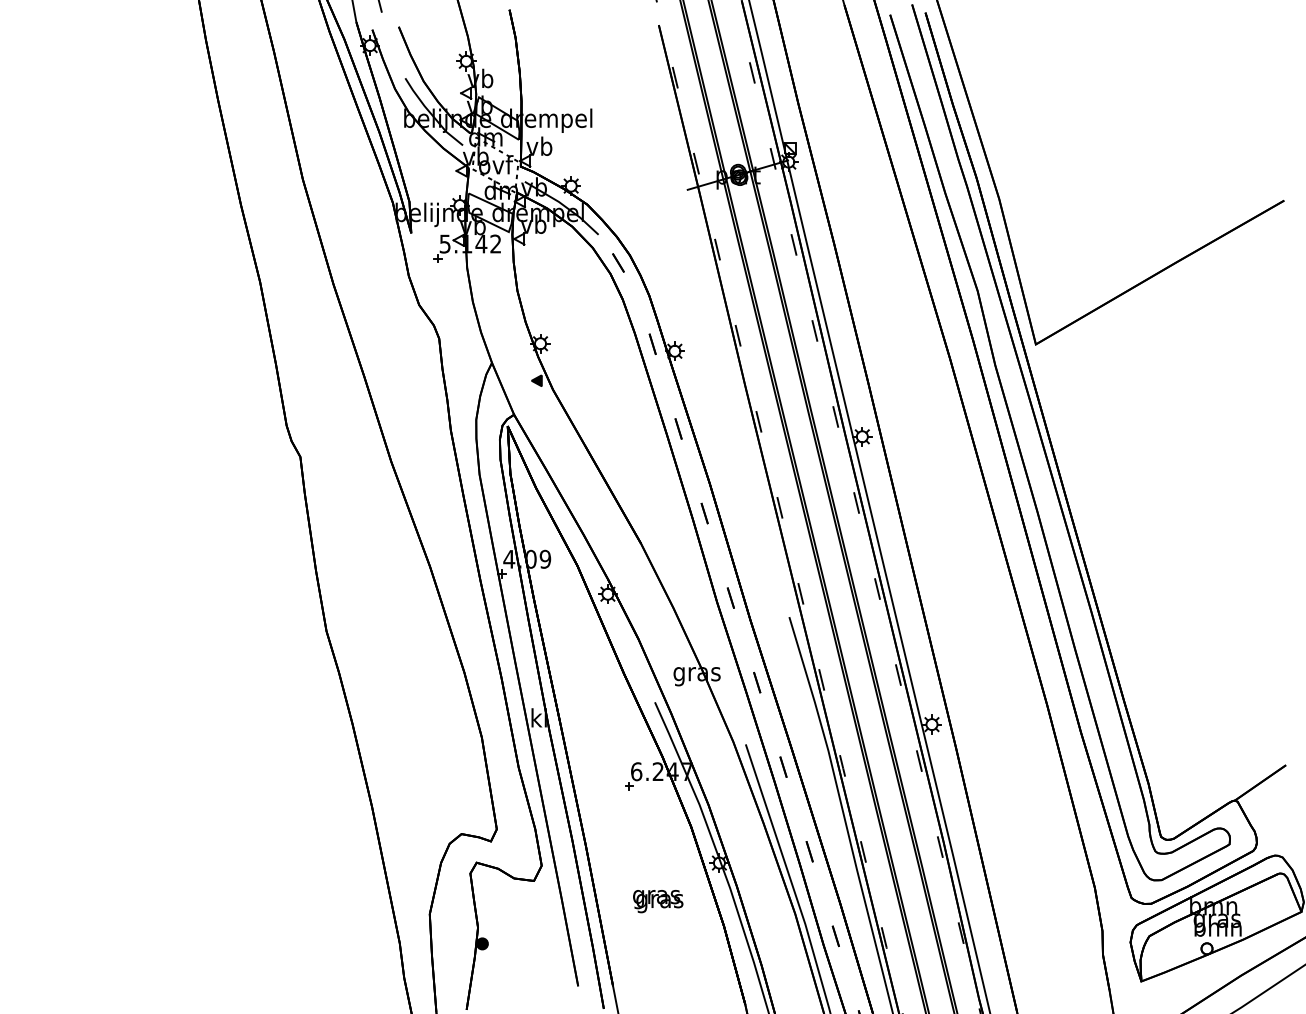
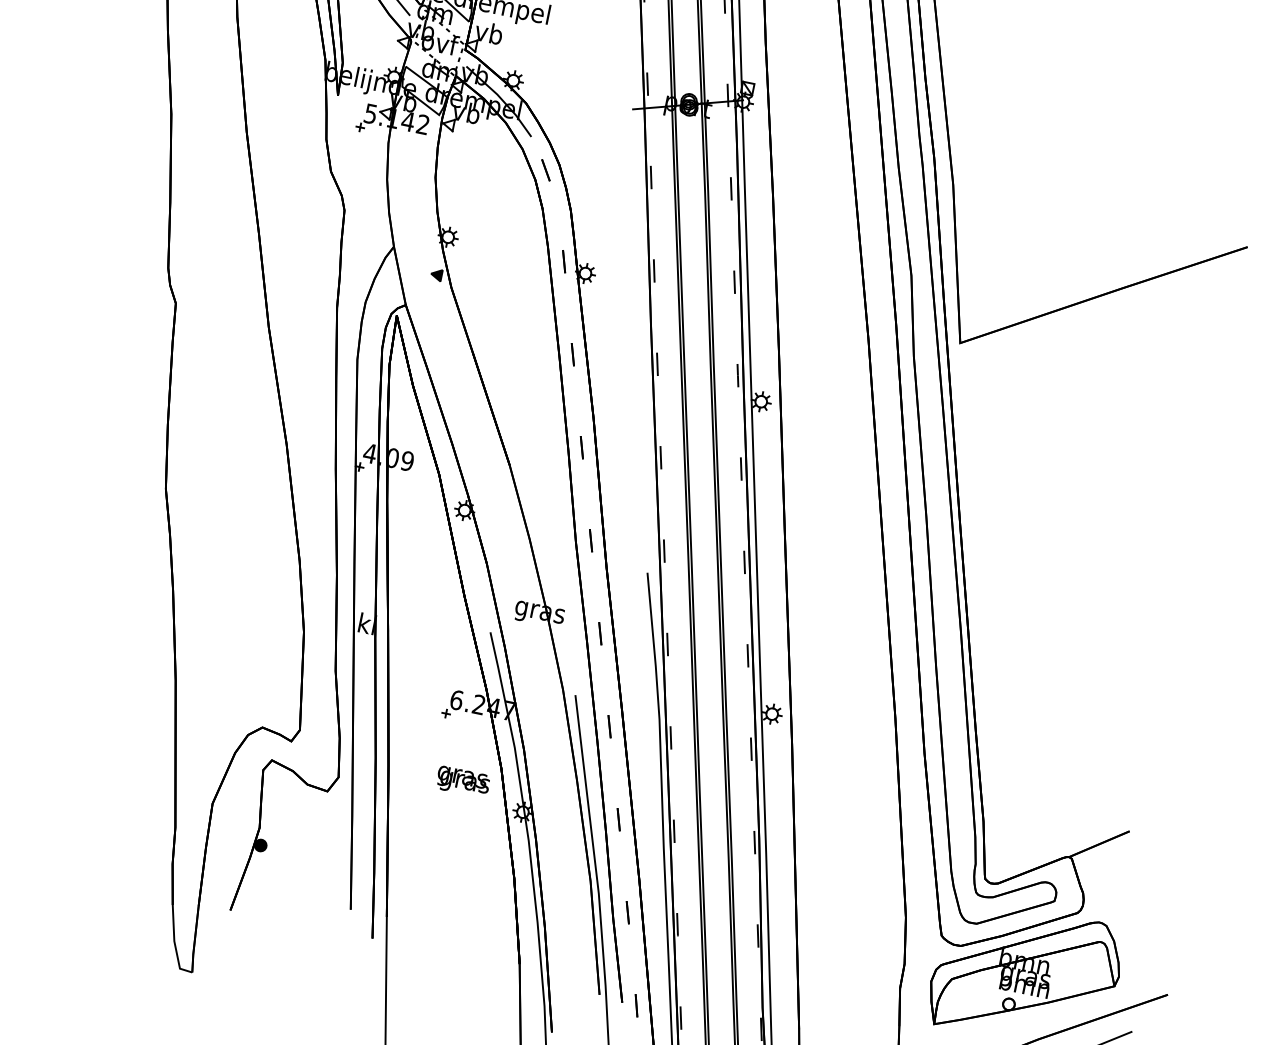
text: (658, 901) -> (463, 782), moved

